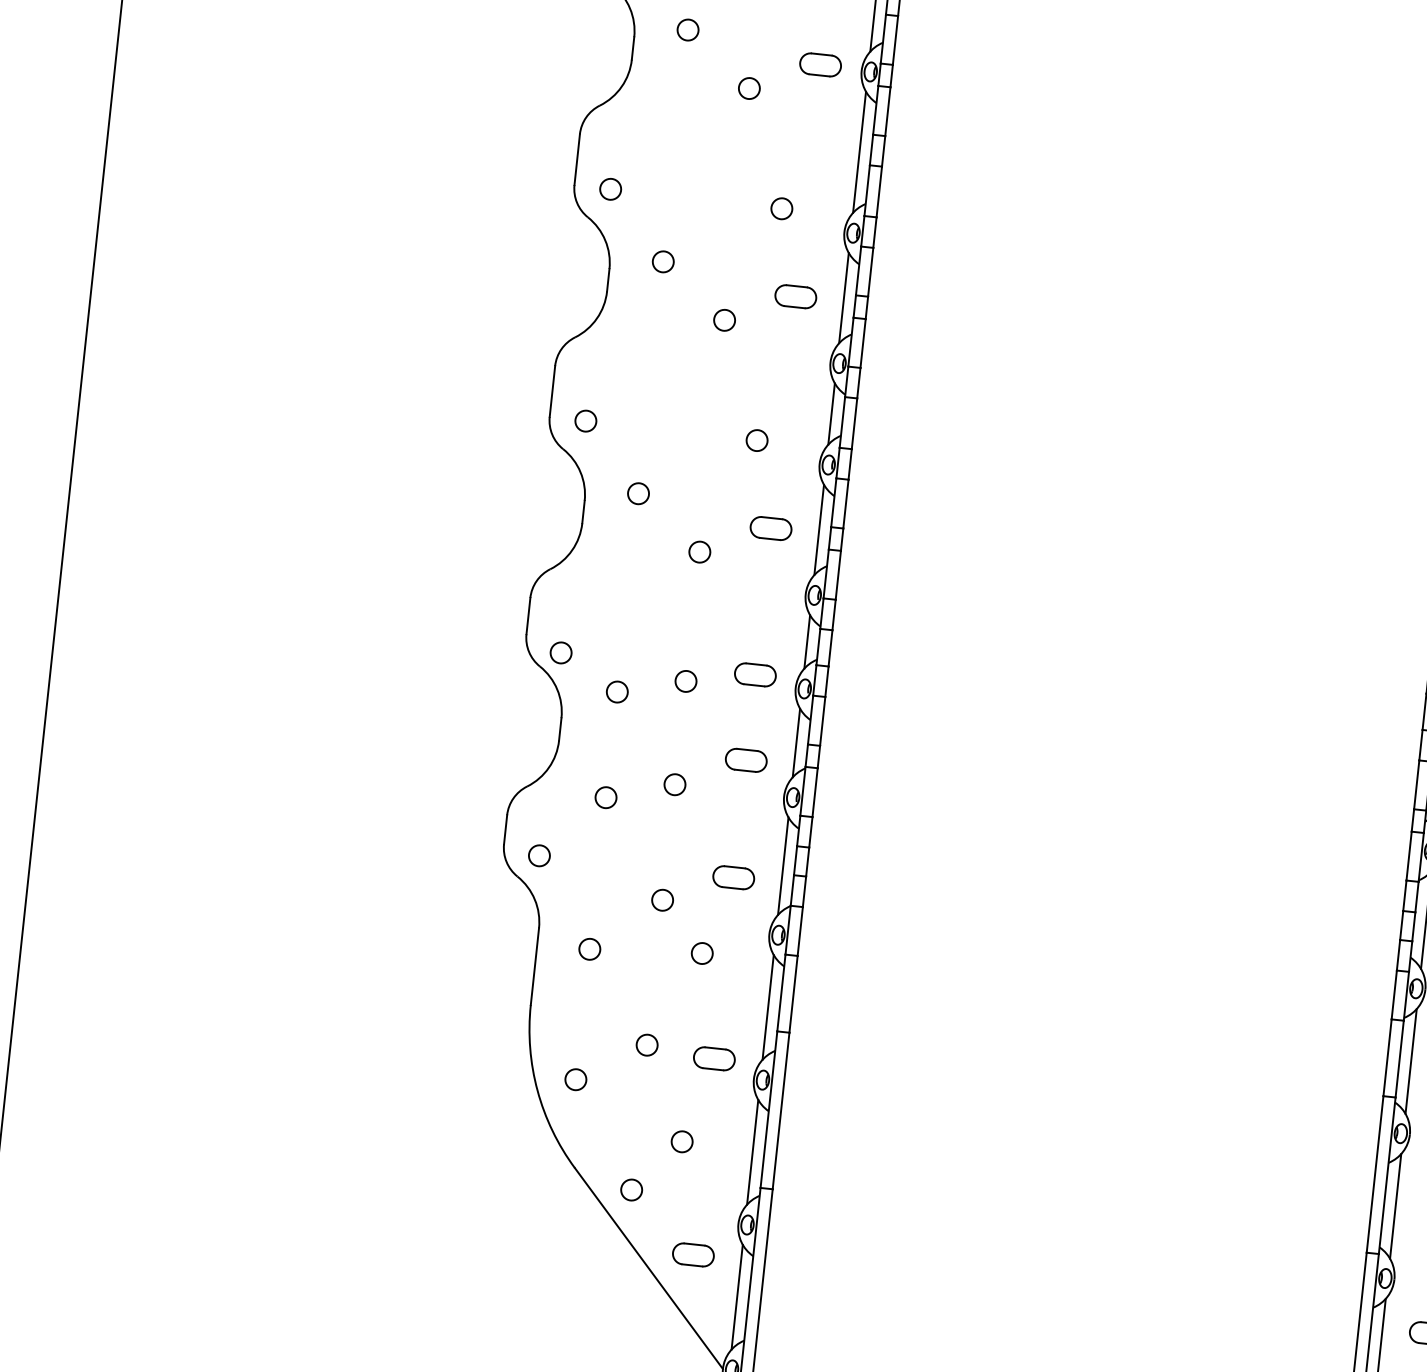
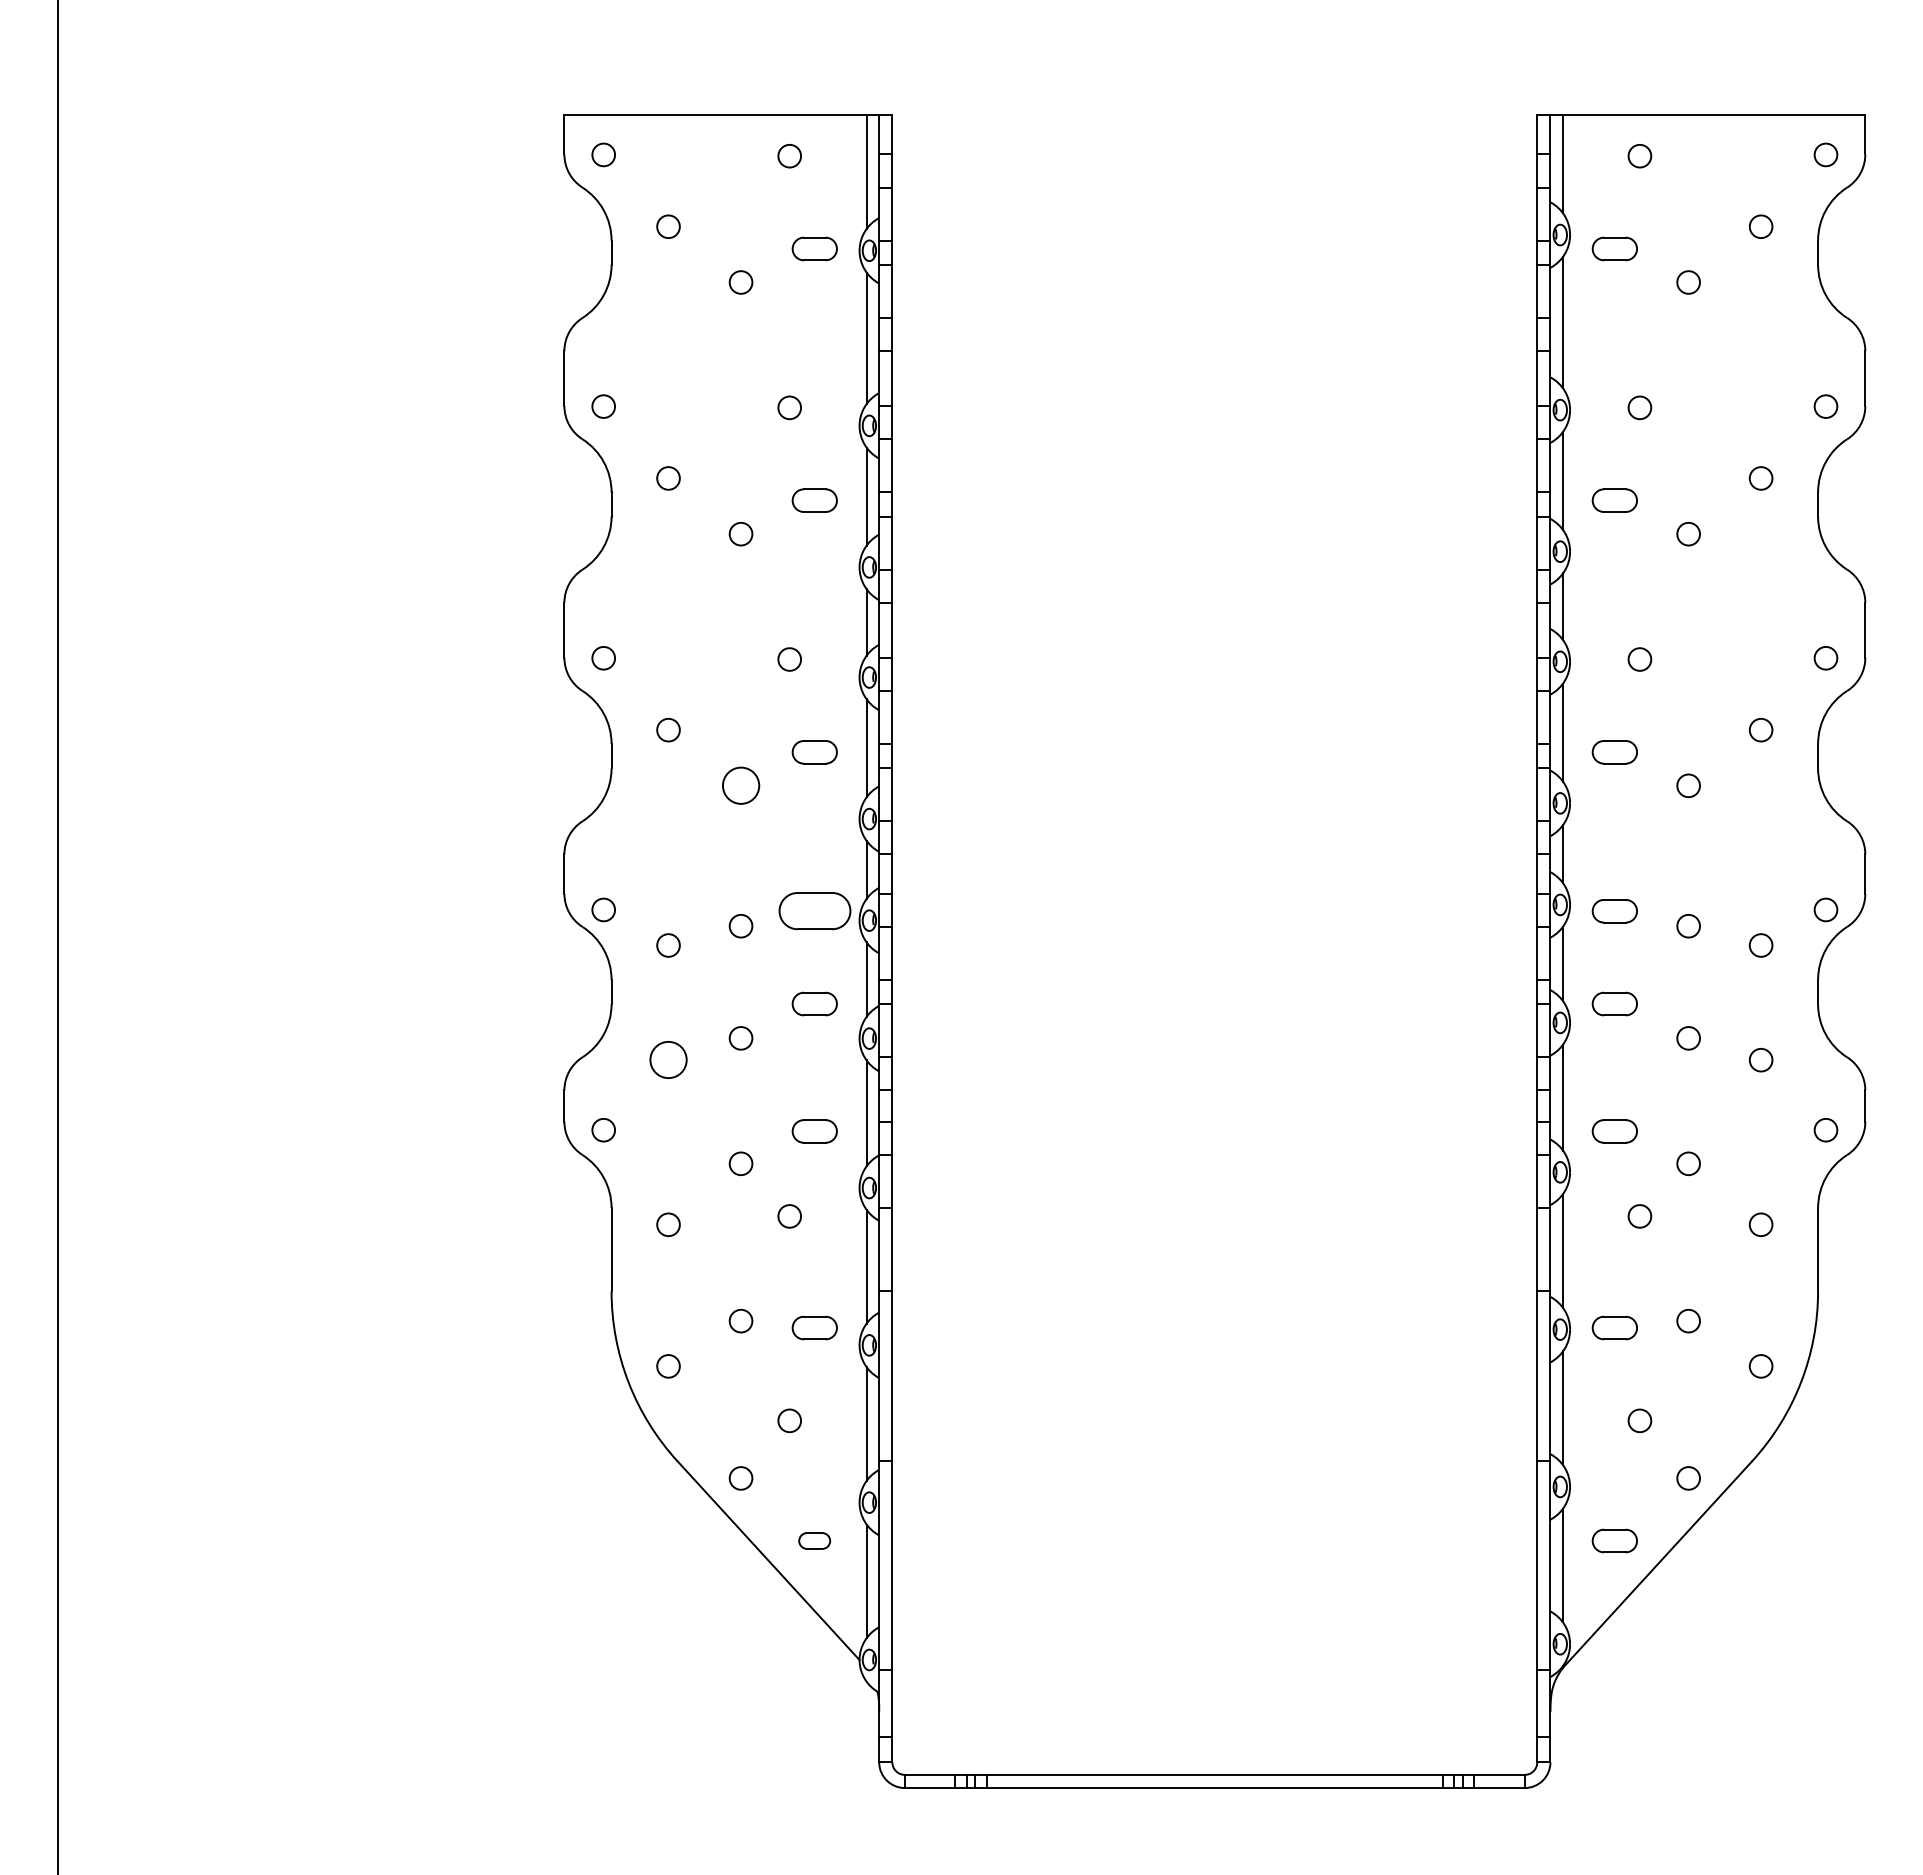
circle: (699, 551) -> (740, 785), size x1.6
part: (755, 675) -> (814, 911), size x1.6
circle: (605, 797) -> (668, 1060), size x1.6
part: (693, 1254) -> (814, 1540), size x0.7

